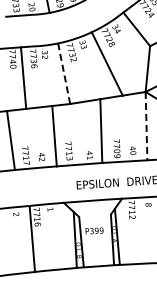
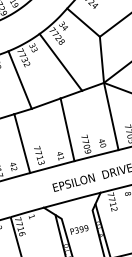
line: (64, 73) -> (20, 79), dashed -> solid
line: (146, 126) -> (111, 116), dashed -> solid

